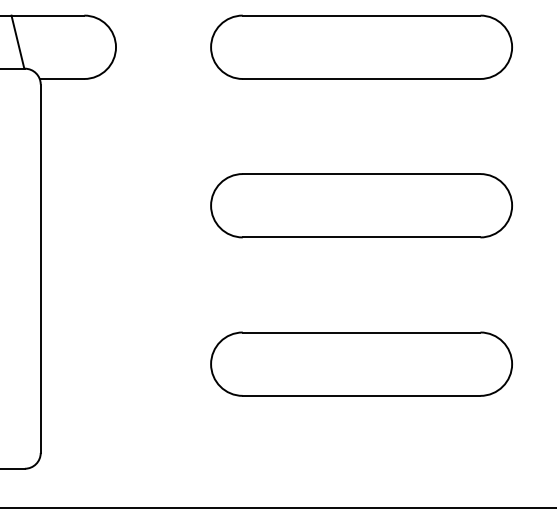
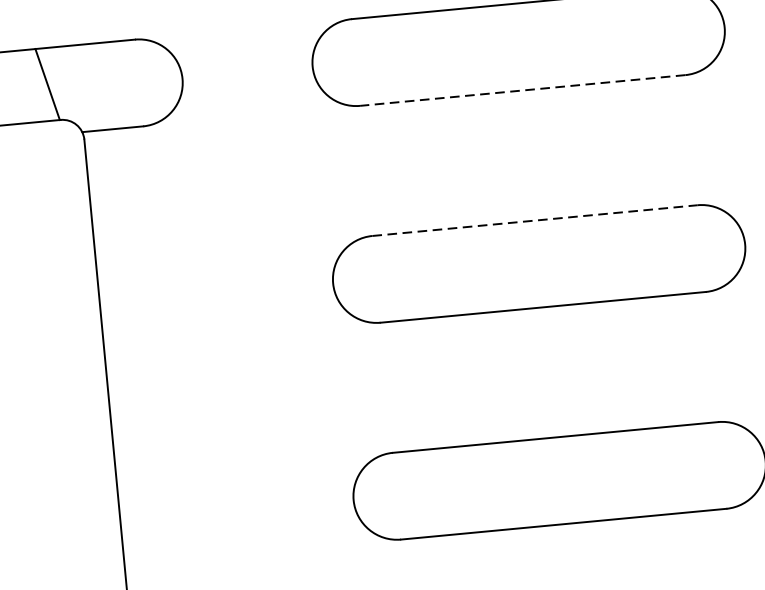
line: (361, 78) -> (522, 89), solid -> dashed
line: (361, 174) -> (534, 221), solid -> dashed

